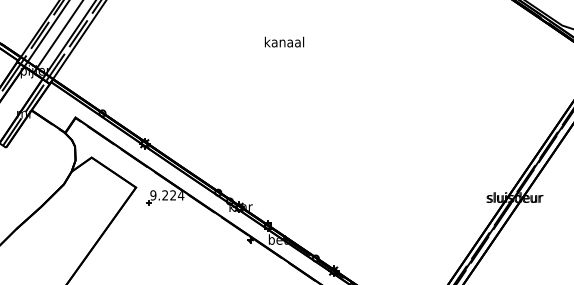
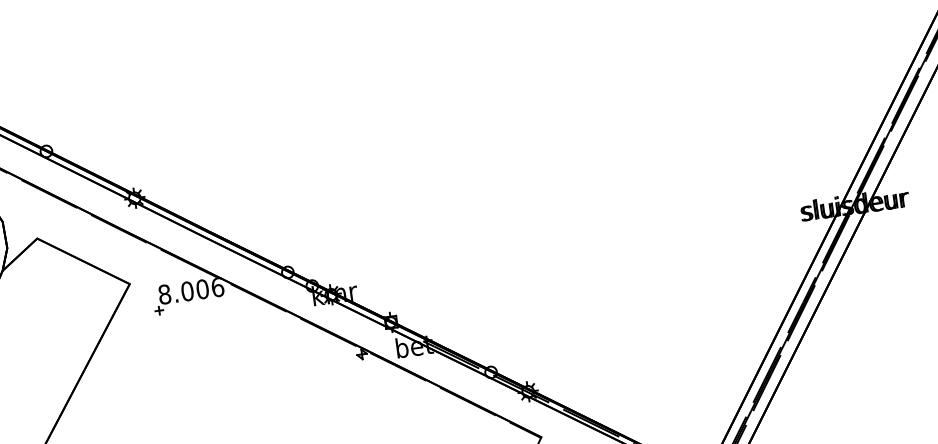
text: (167, 195) -> (191, 291), 9.224 -> 8.006

